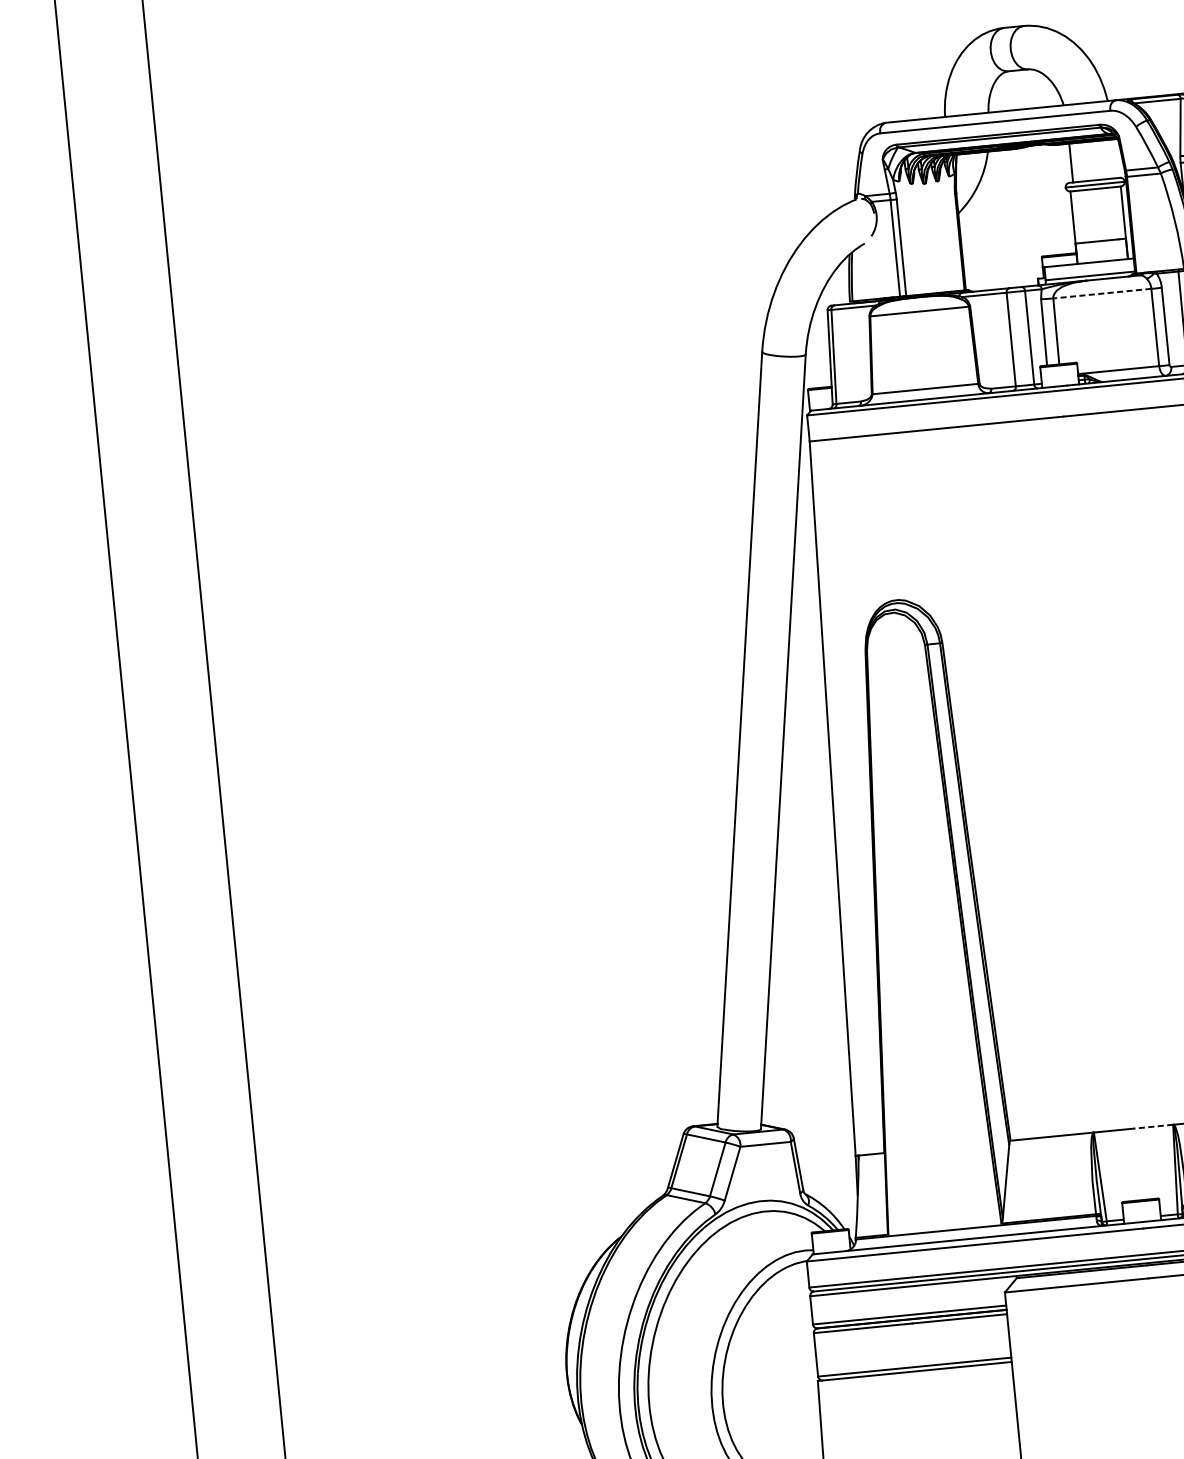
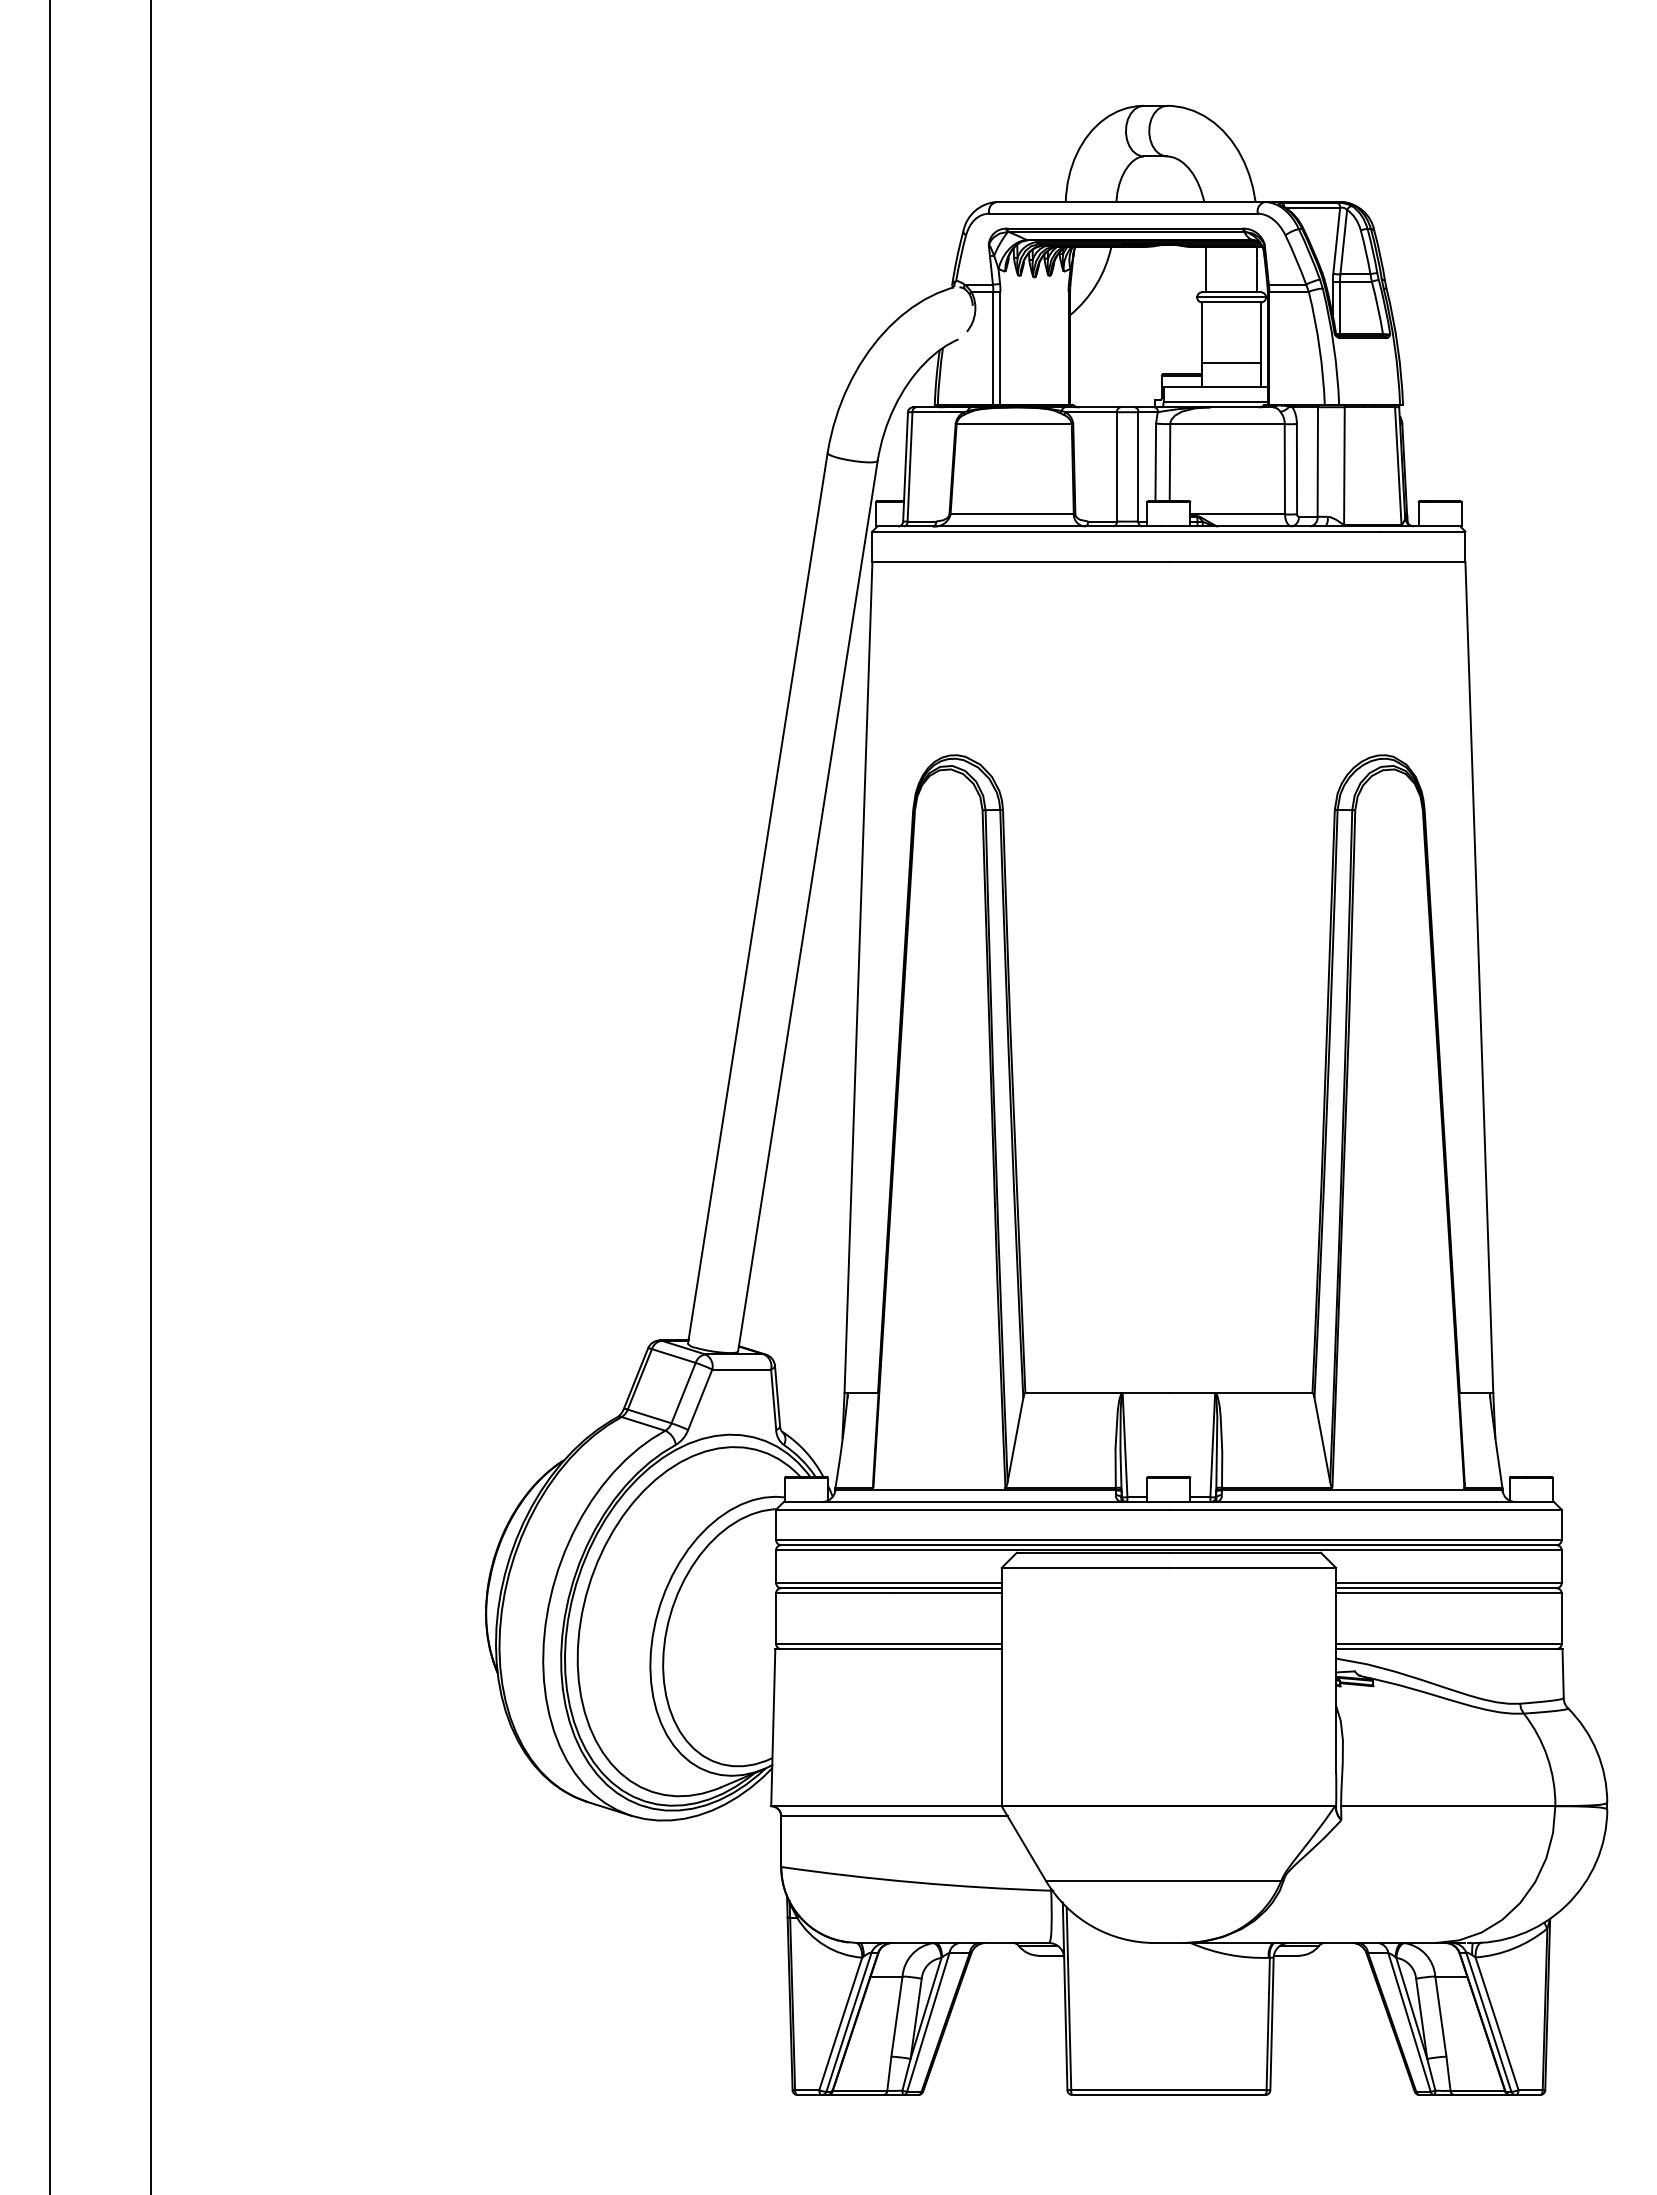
line: (1114, 158) -> (1256, 269), added
line: (1102, 293) -> (1227, 424), dashed -> solid
line: (1152, 1127) -> (1191, 1393), dashed -> solid

